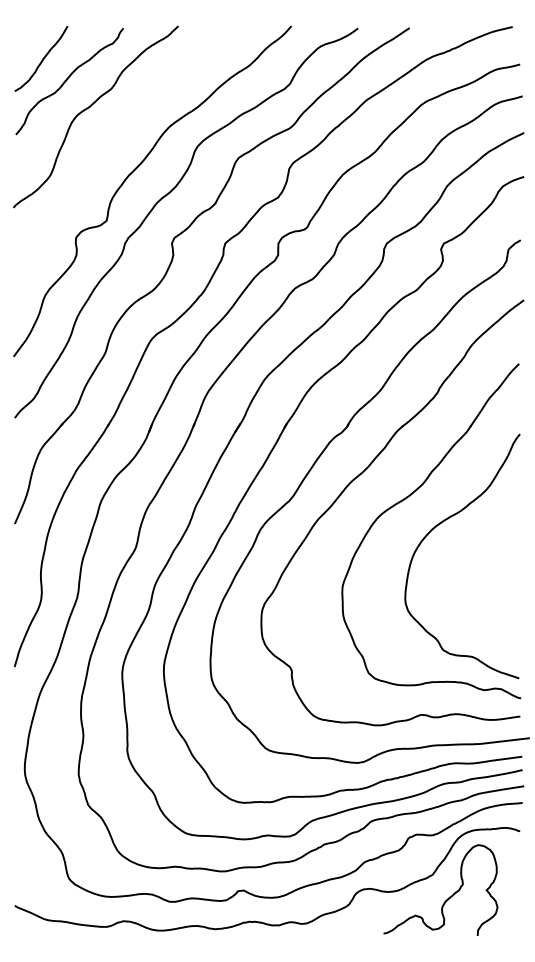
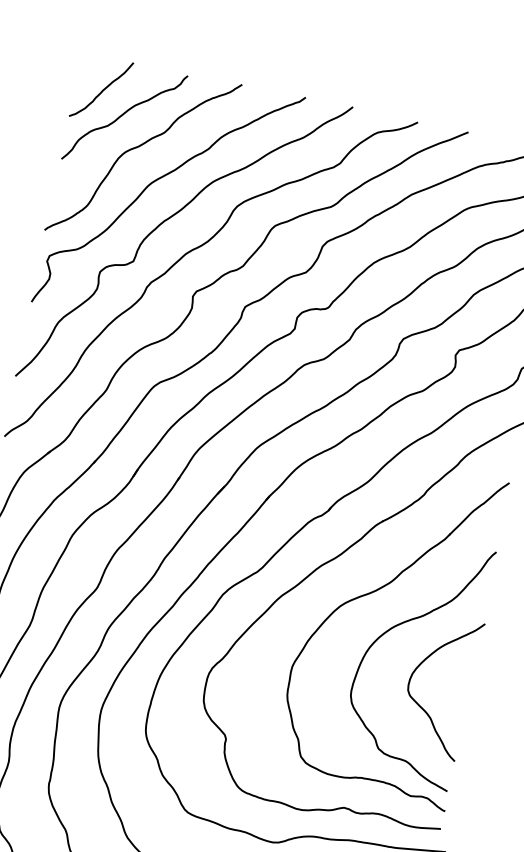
curve: (116, 135) -> (159, 179), added
curve: (476, 599) -> (421, 705), added

